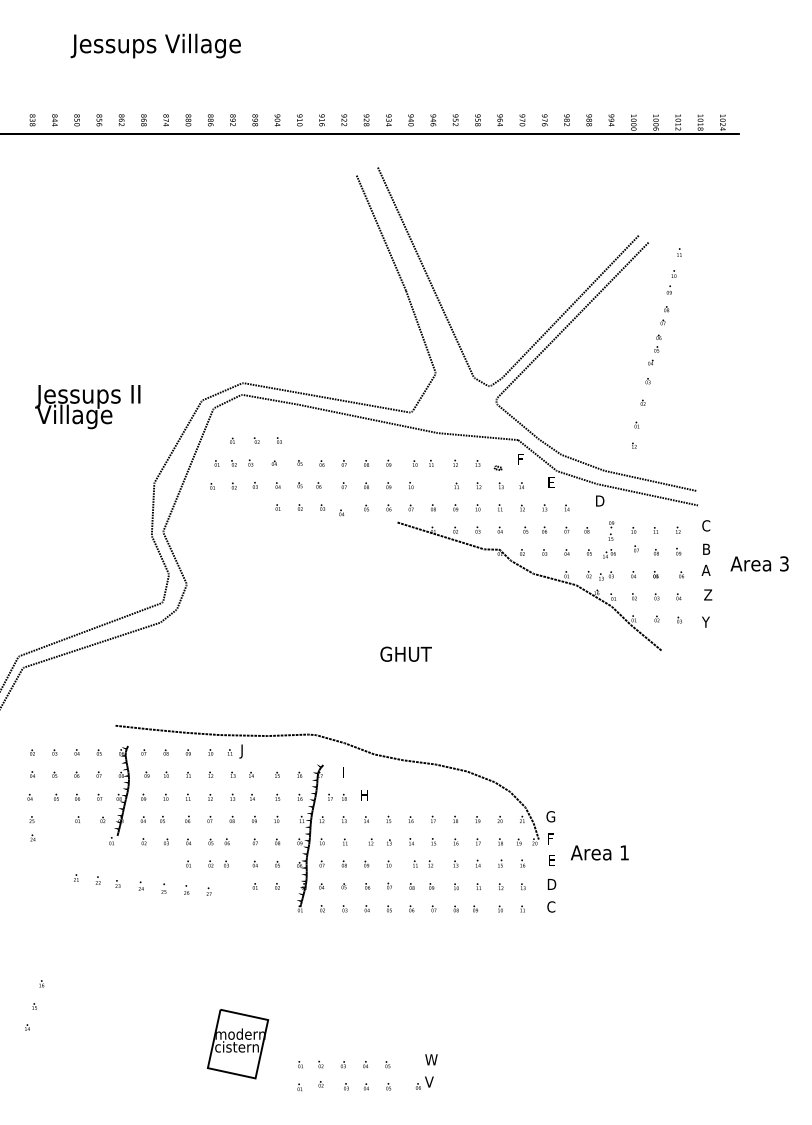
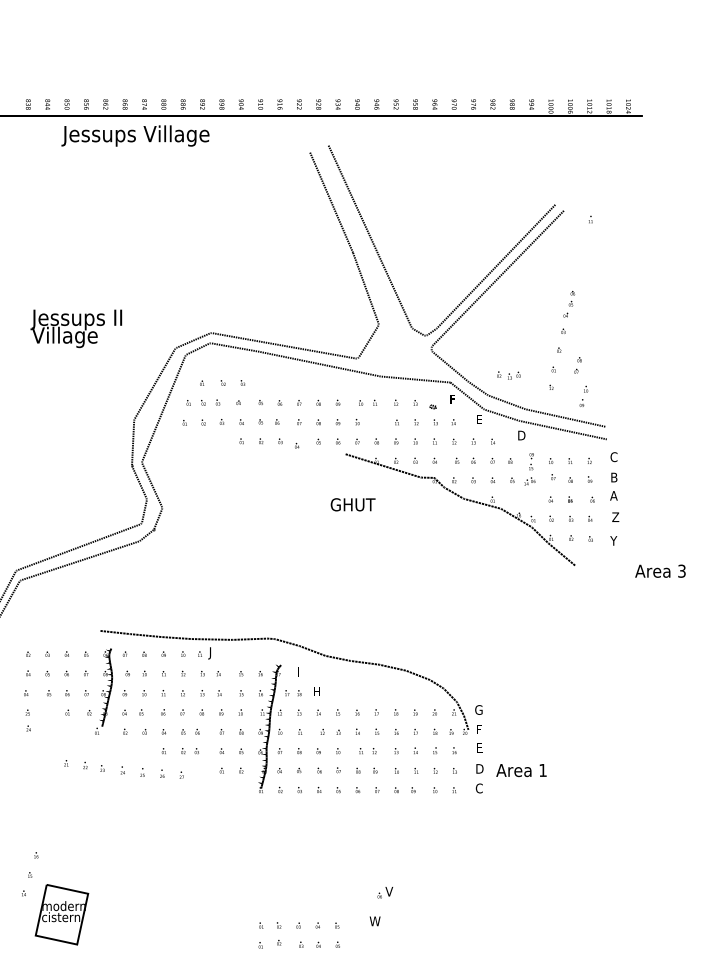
text: (155, 45) -> (135, 135), moved
text: (671, 281) -> (583, 395), moved
text: (664, 315) -> (577, 365), moved
text: (87, 406) -> (76, 328), moved
text: (759, 563) -> (660, 570), moved
text: (599, 575) -> (508, 375), moved
text: (405, 653) -> (352, 504), moved
text: (599, 852) -> (521, 770), moved
part: (237, 1043) -> (61, 914), moved
text: (424, 1082) -> (385, 892), moved

